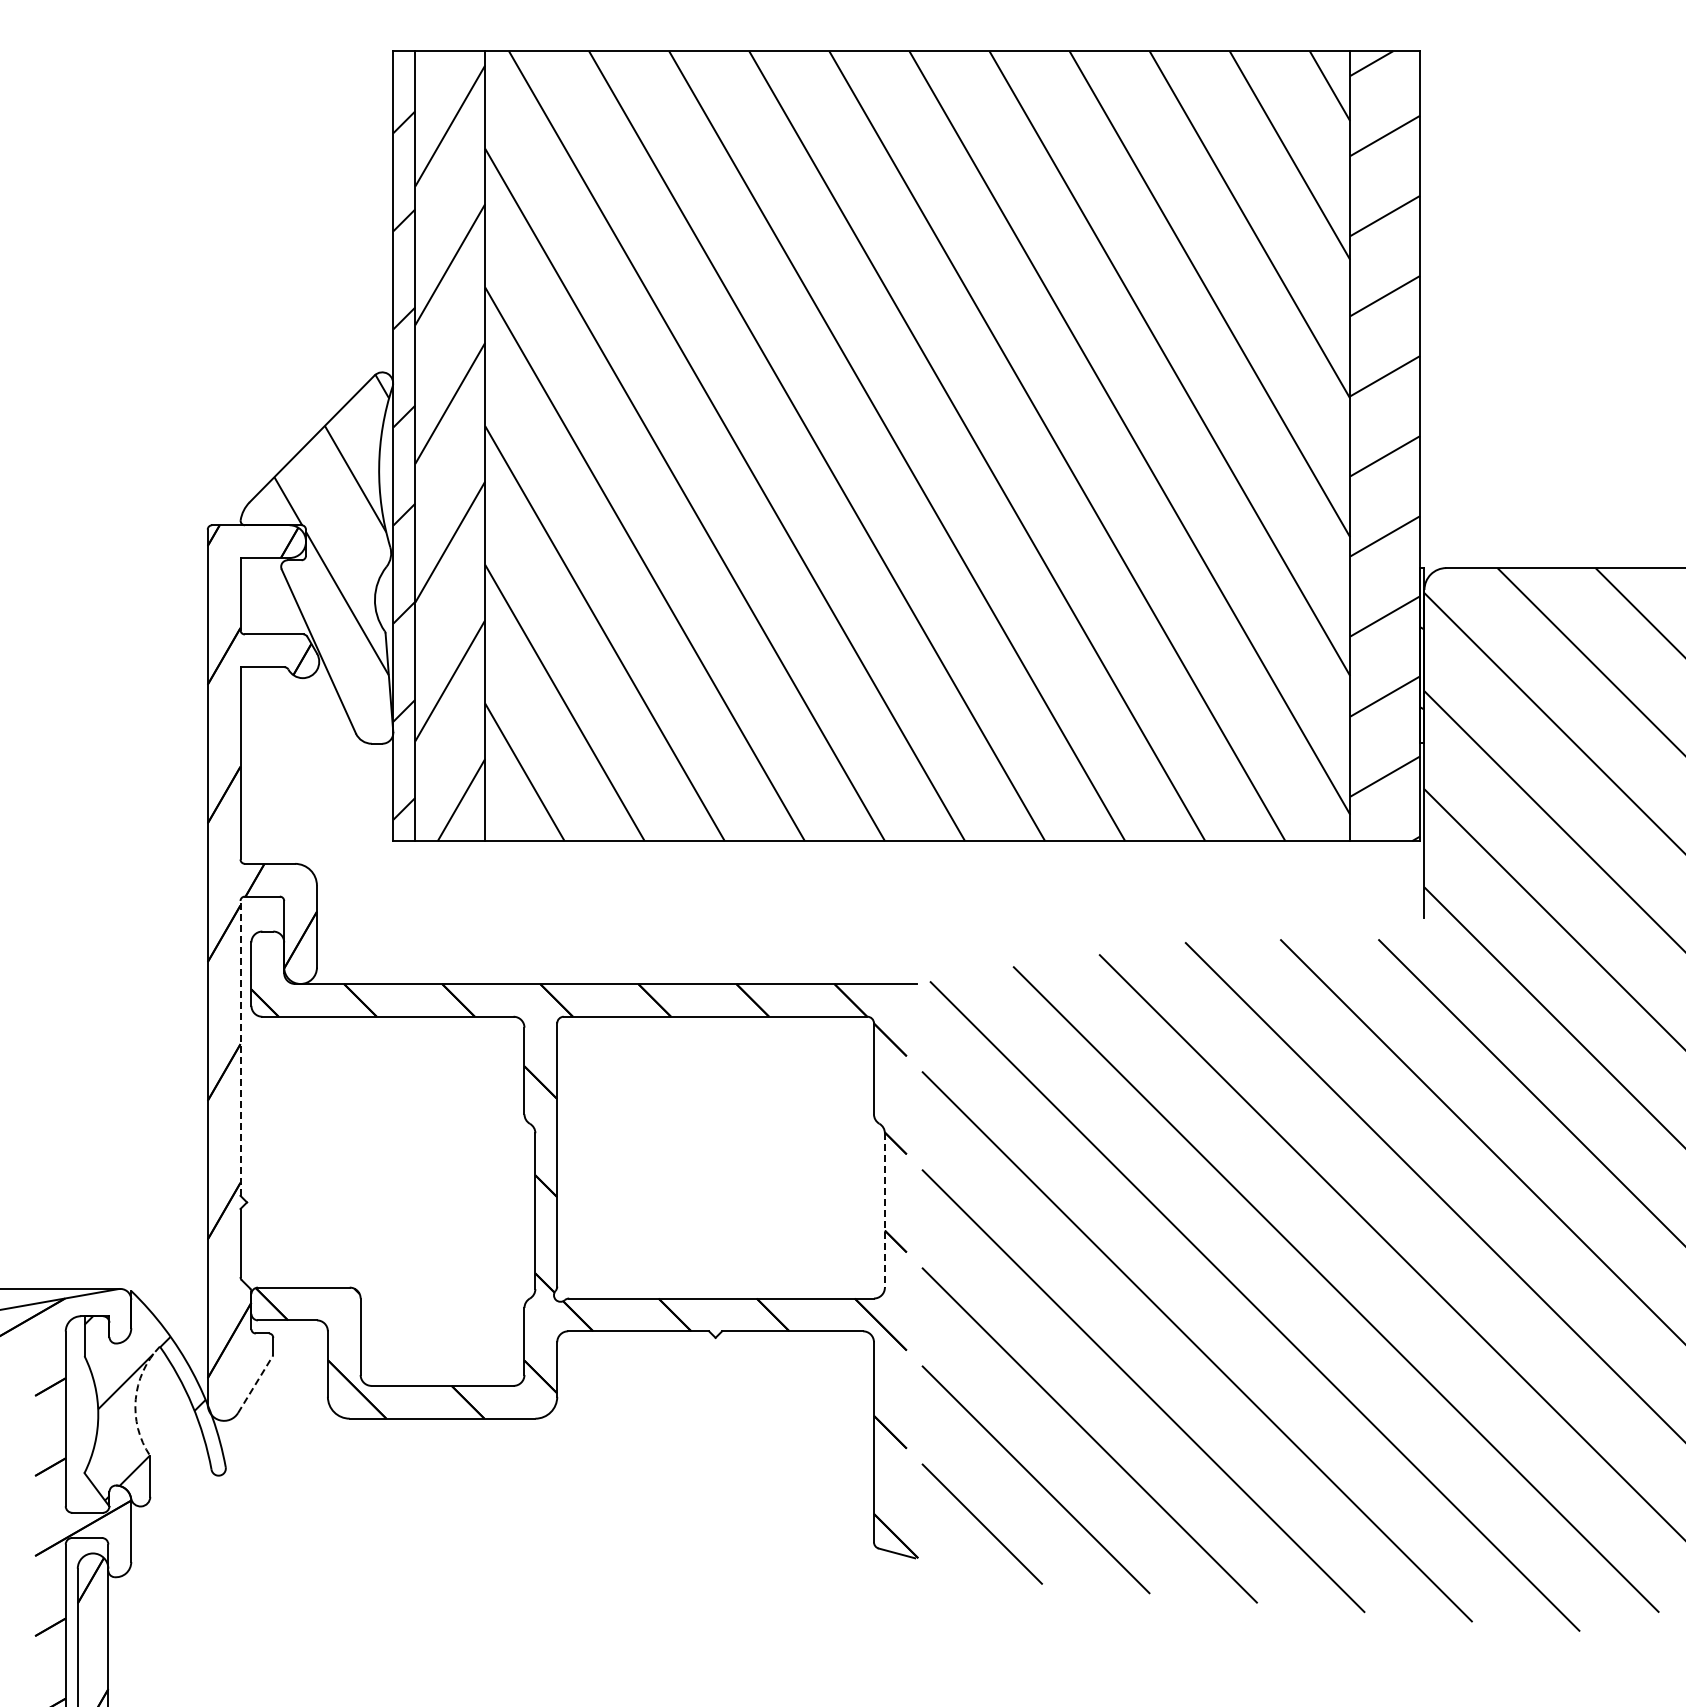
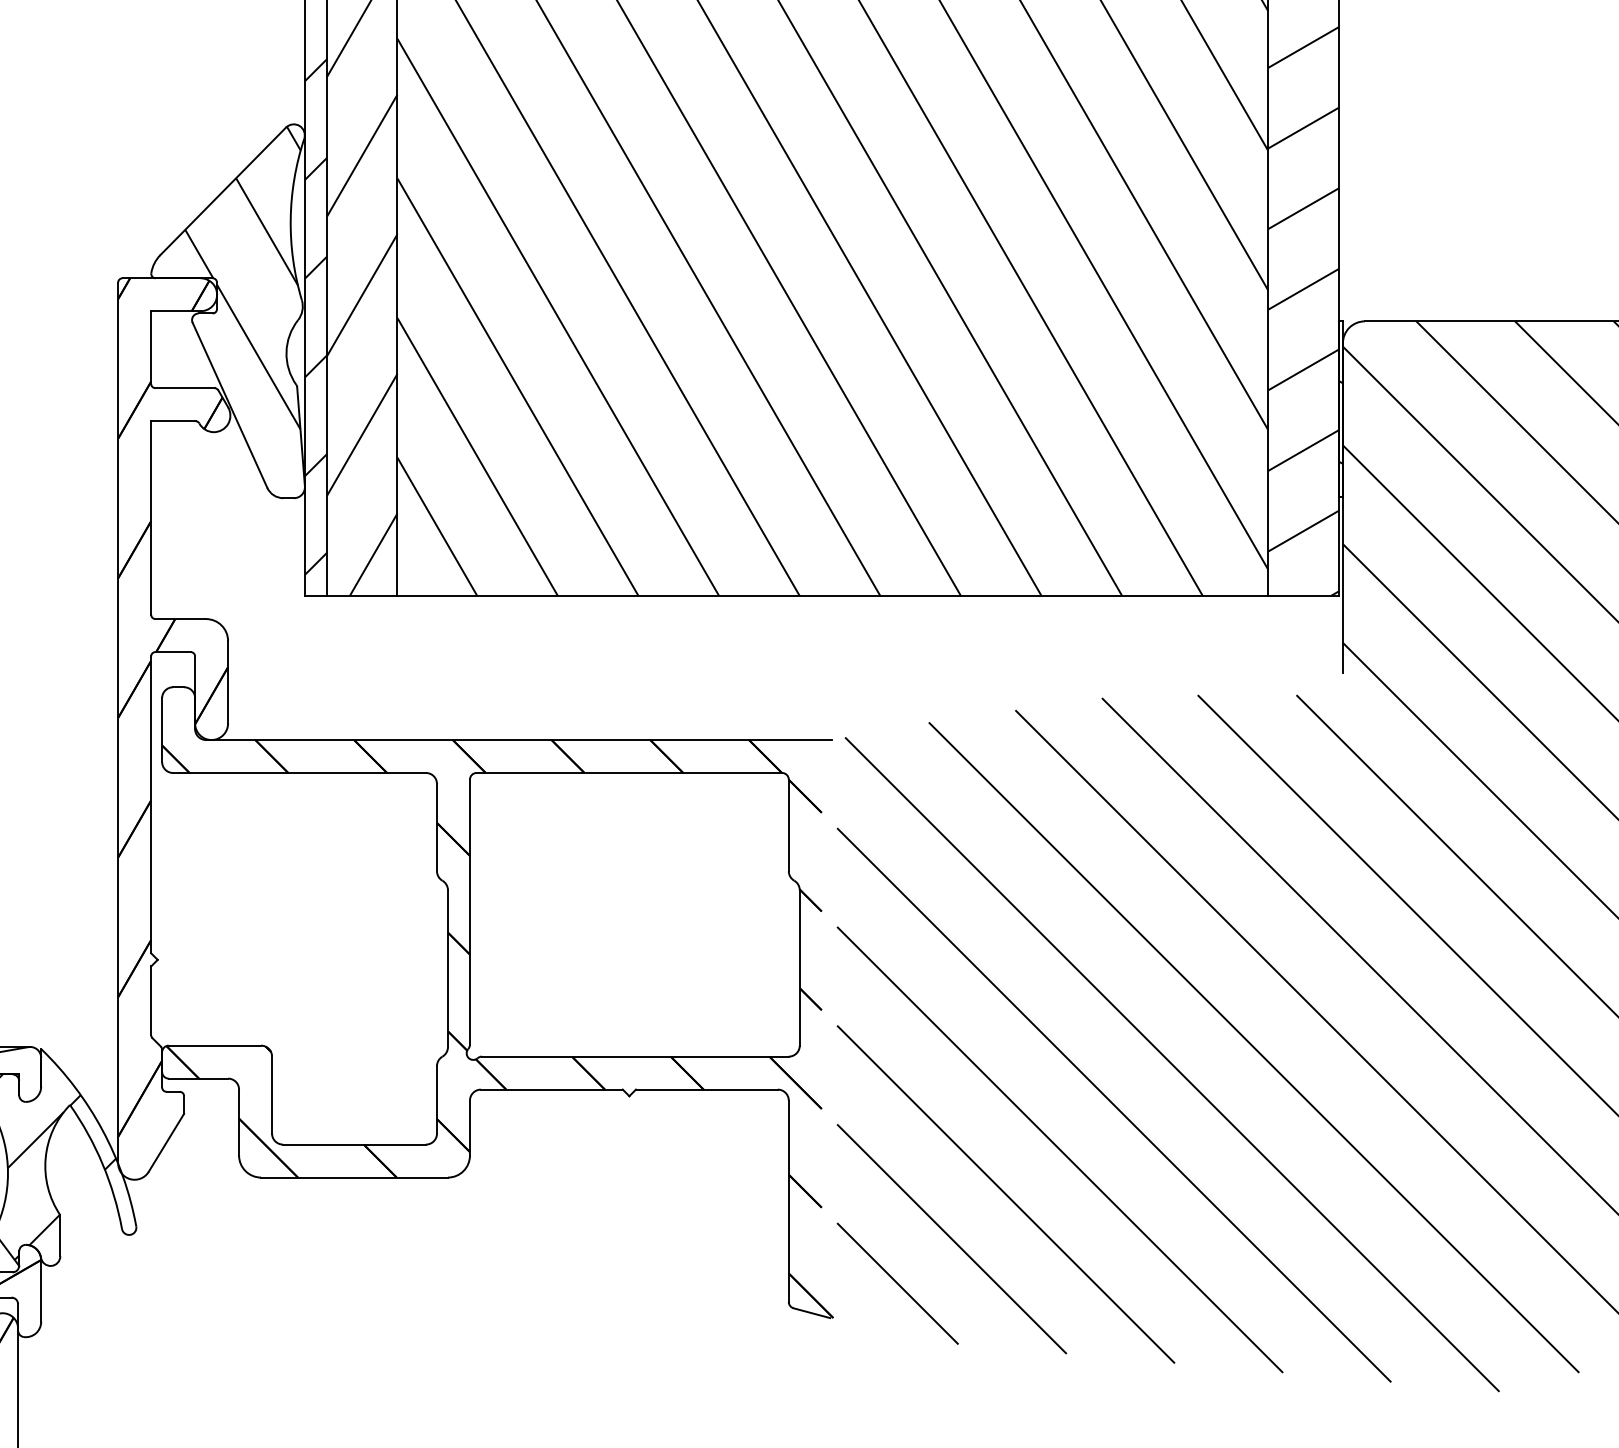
line: (240, 1047) -> (151, 803), dashed -> solid
line: (884, 1210) -> (799, 968), dashed -> solid
line: (255, 1384) -> (166, 1143), dashed -> solid
arc: (135, 1399) -> (45, 1158), dashed -> solid

